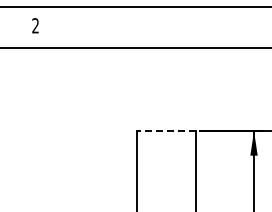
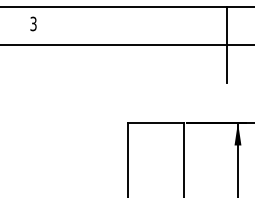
text: (35, 25) -> (33, 23), 2 -> 3
line: (242, 48) -> (227, 45), added
line: (166, 131) -> (156, 122), dashed -> solid

